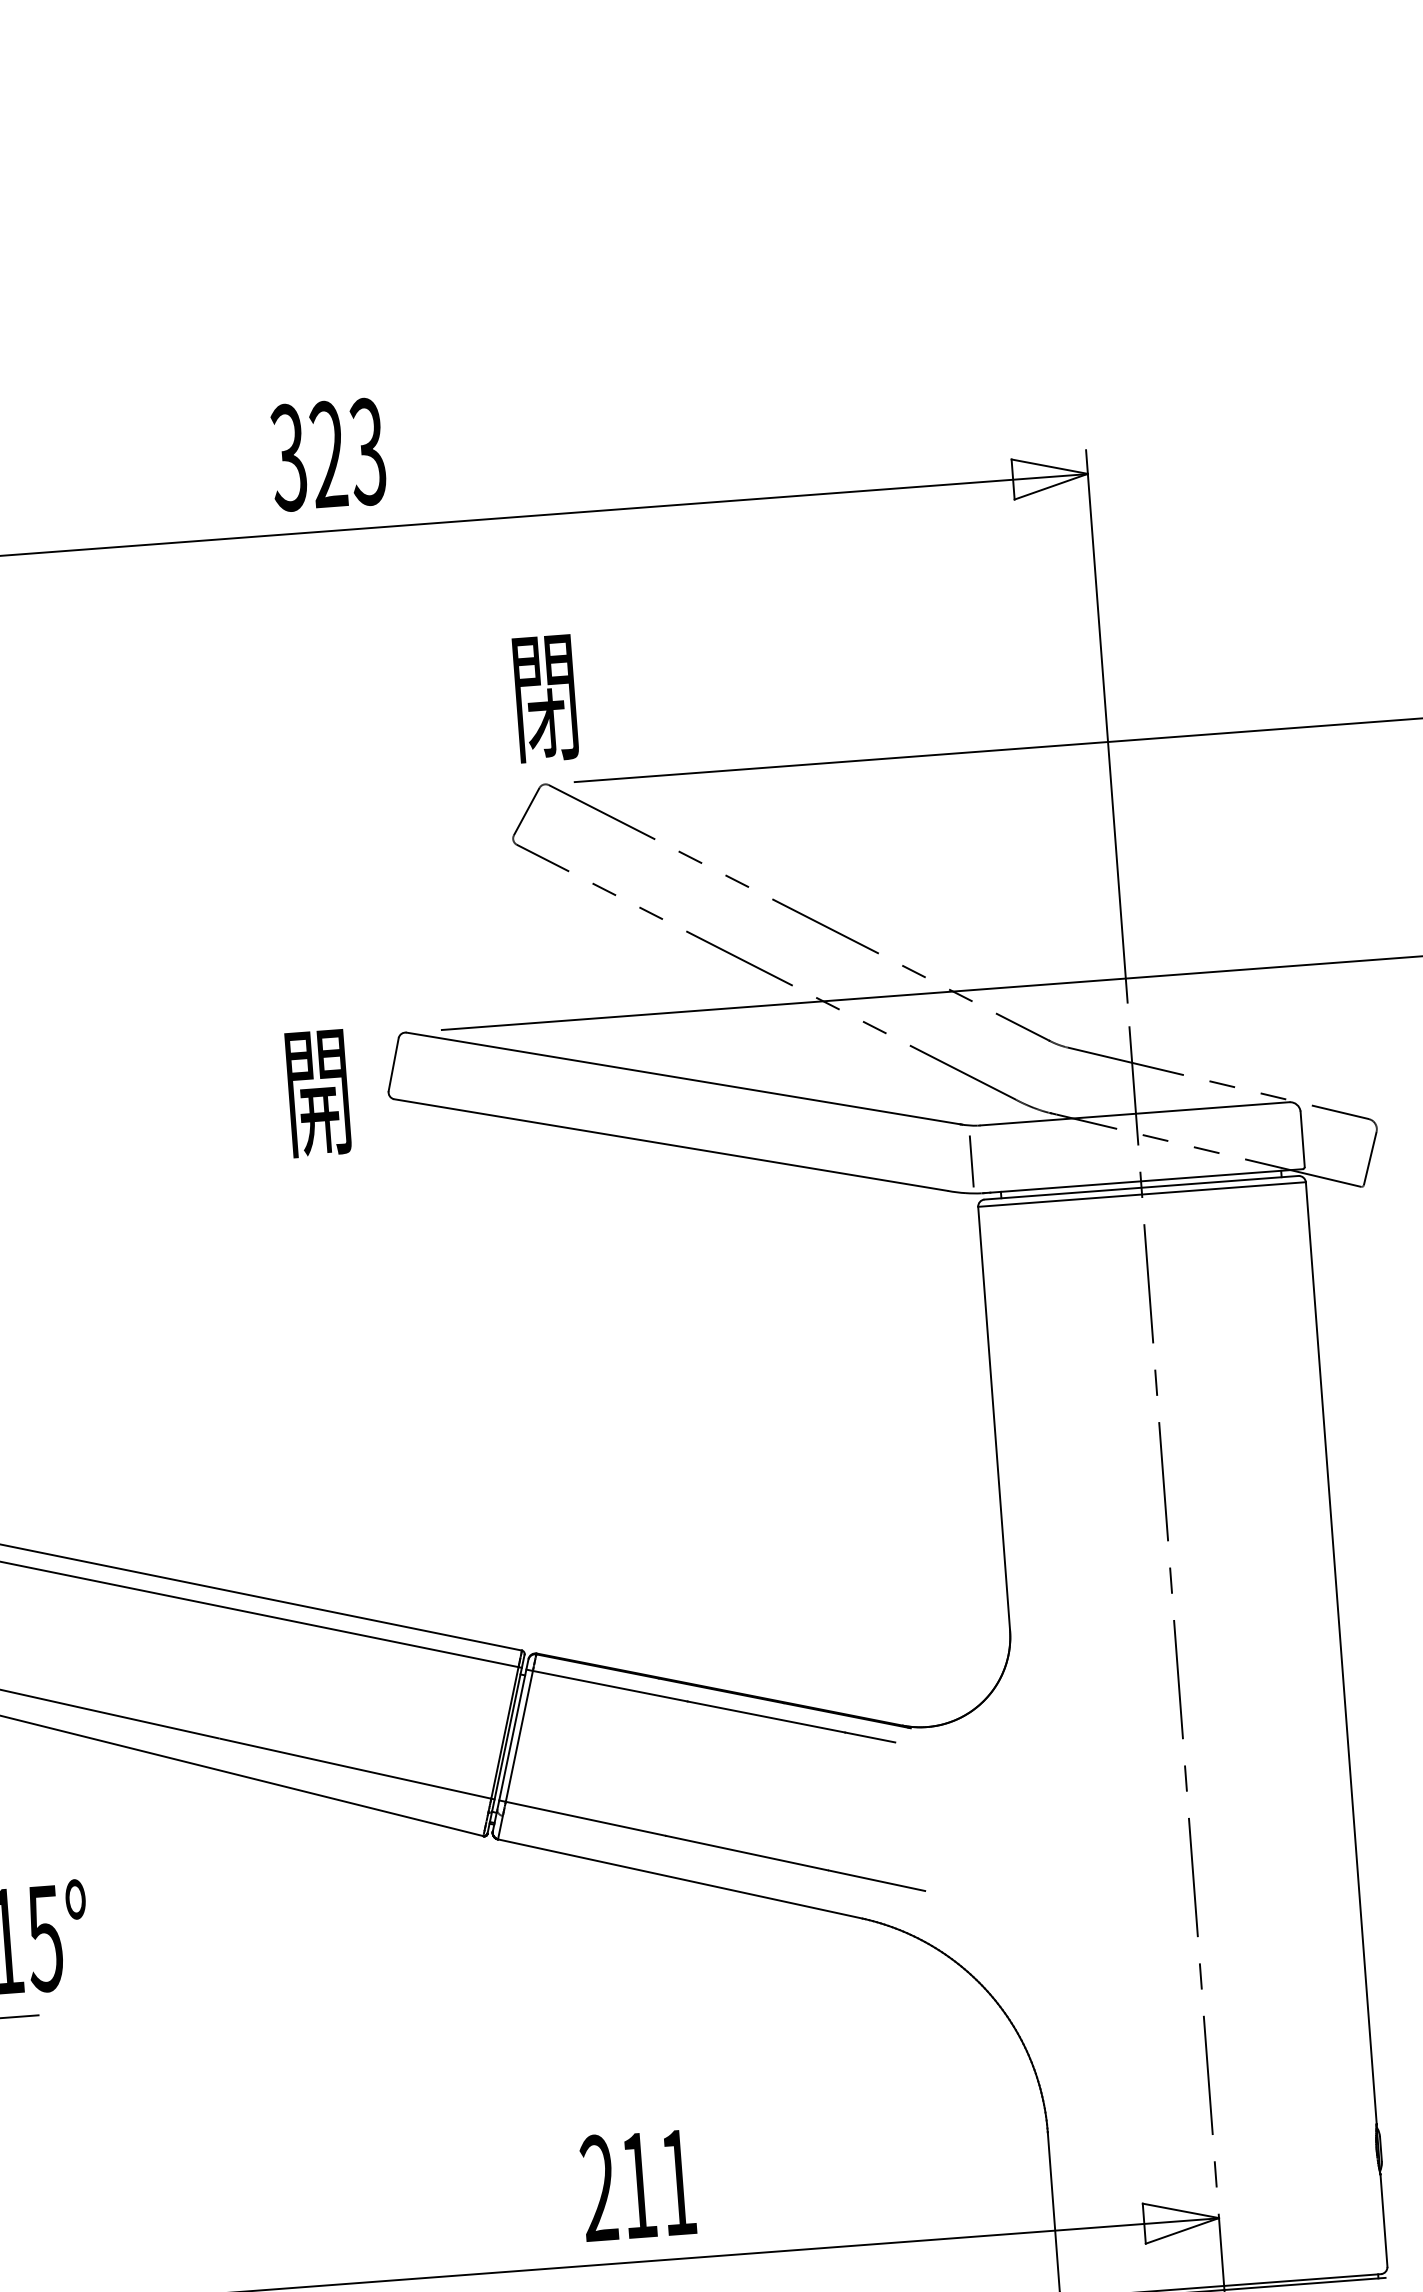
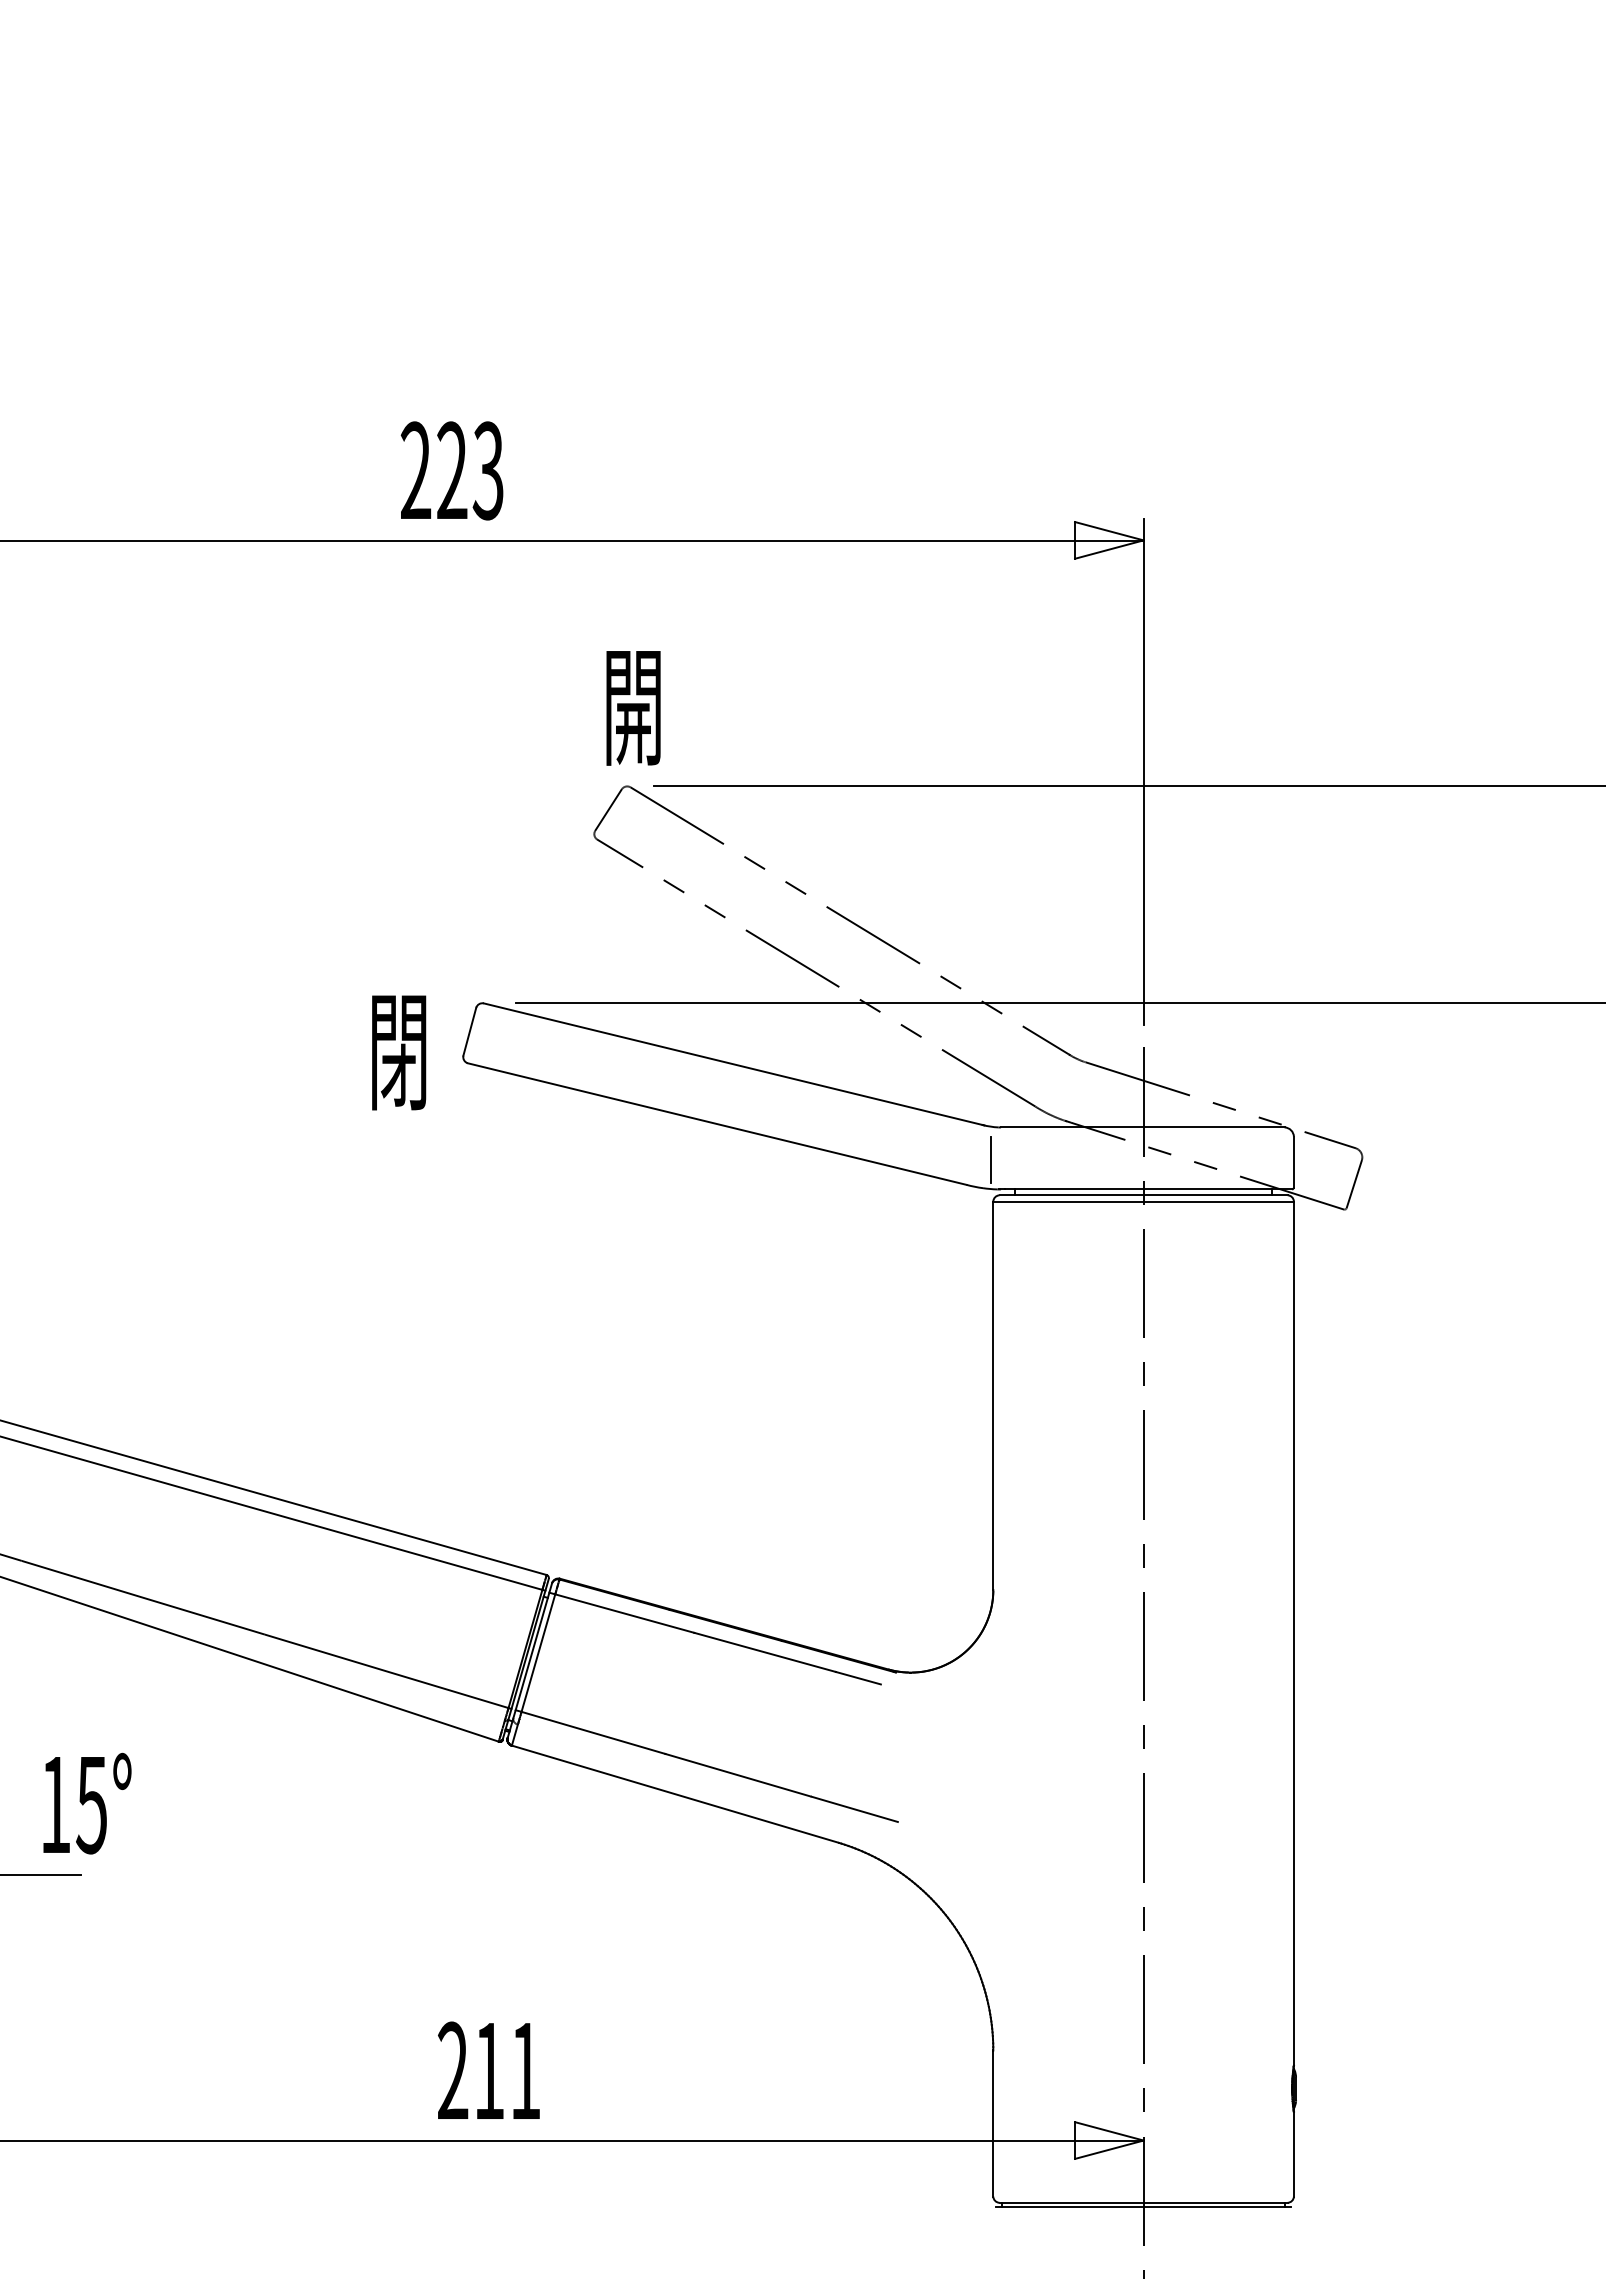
text: (288, 457) -> (415, 470), 323 -> 223
text: (548, 702) -> (635, 711), 閉 -> 開
text: (321, 1097) -> (401, 1056), 開 -> 閉
text: (637, 2183) -> (488, 2069), moved

